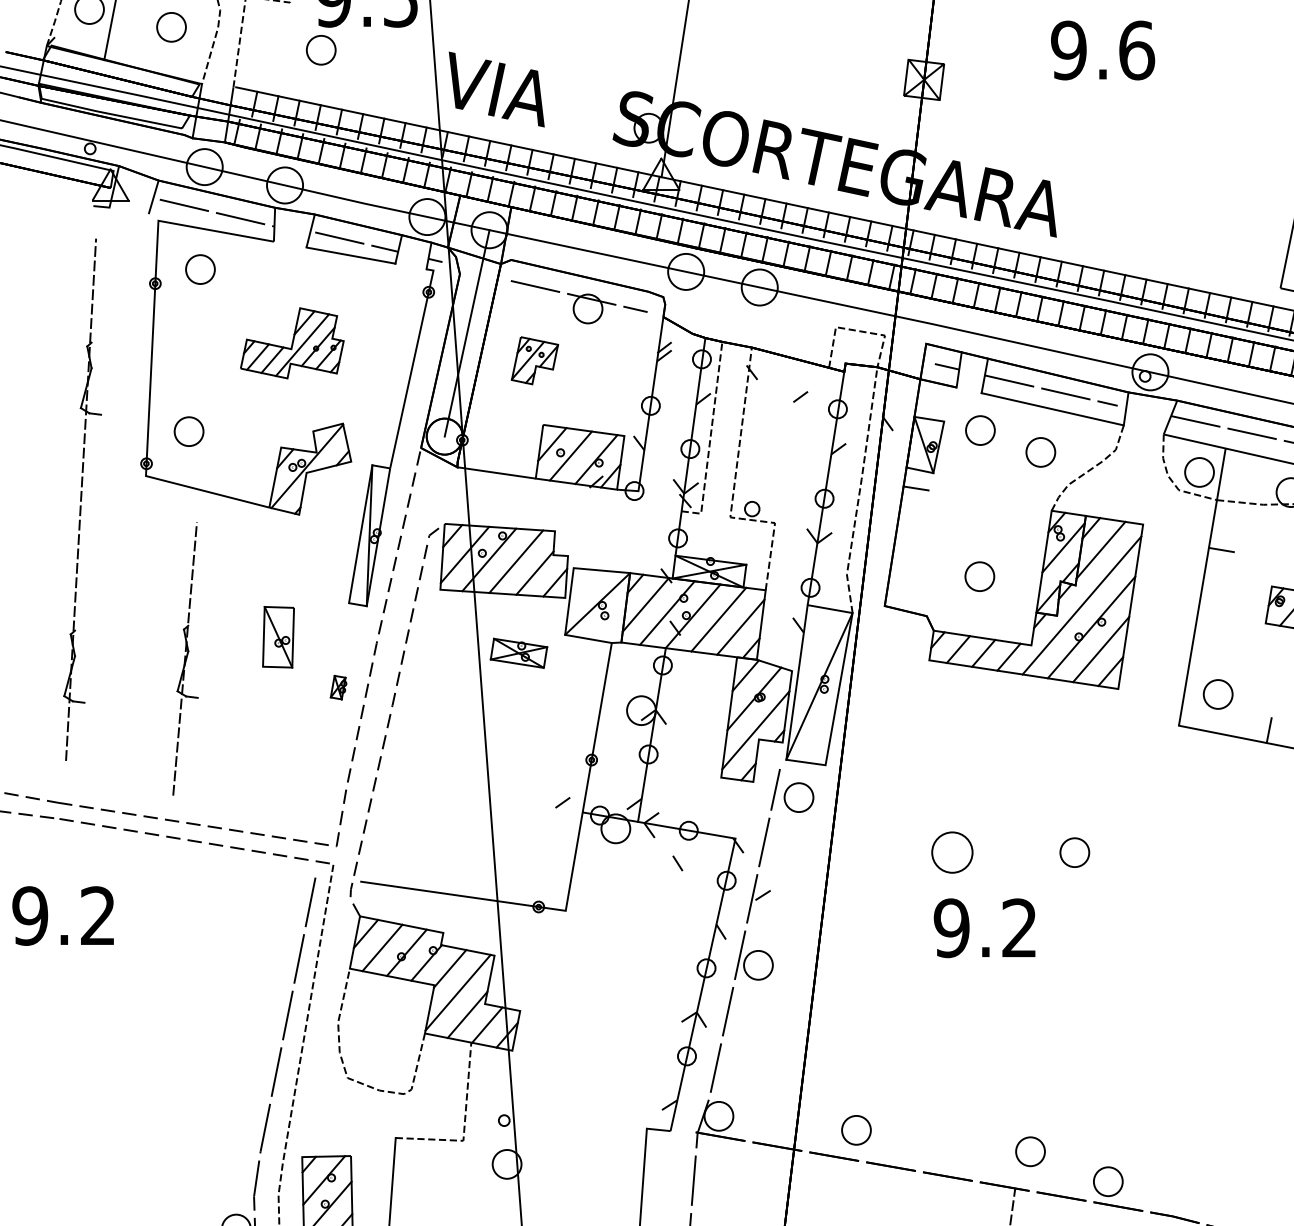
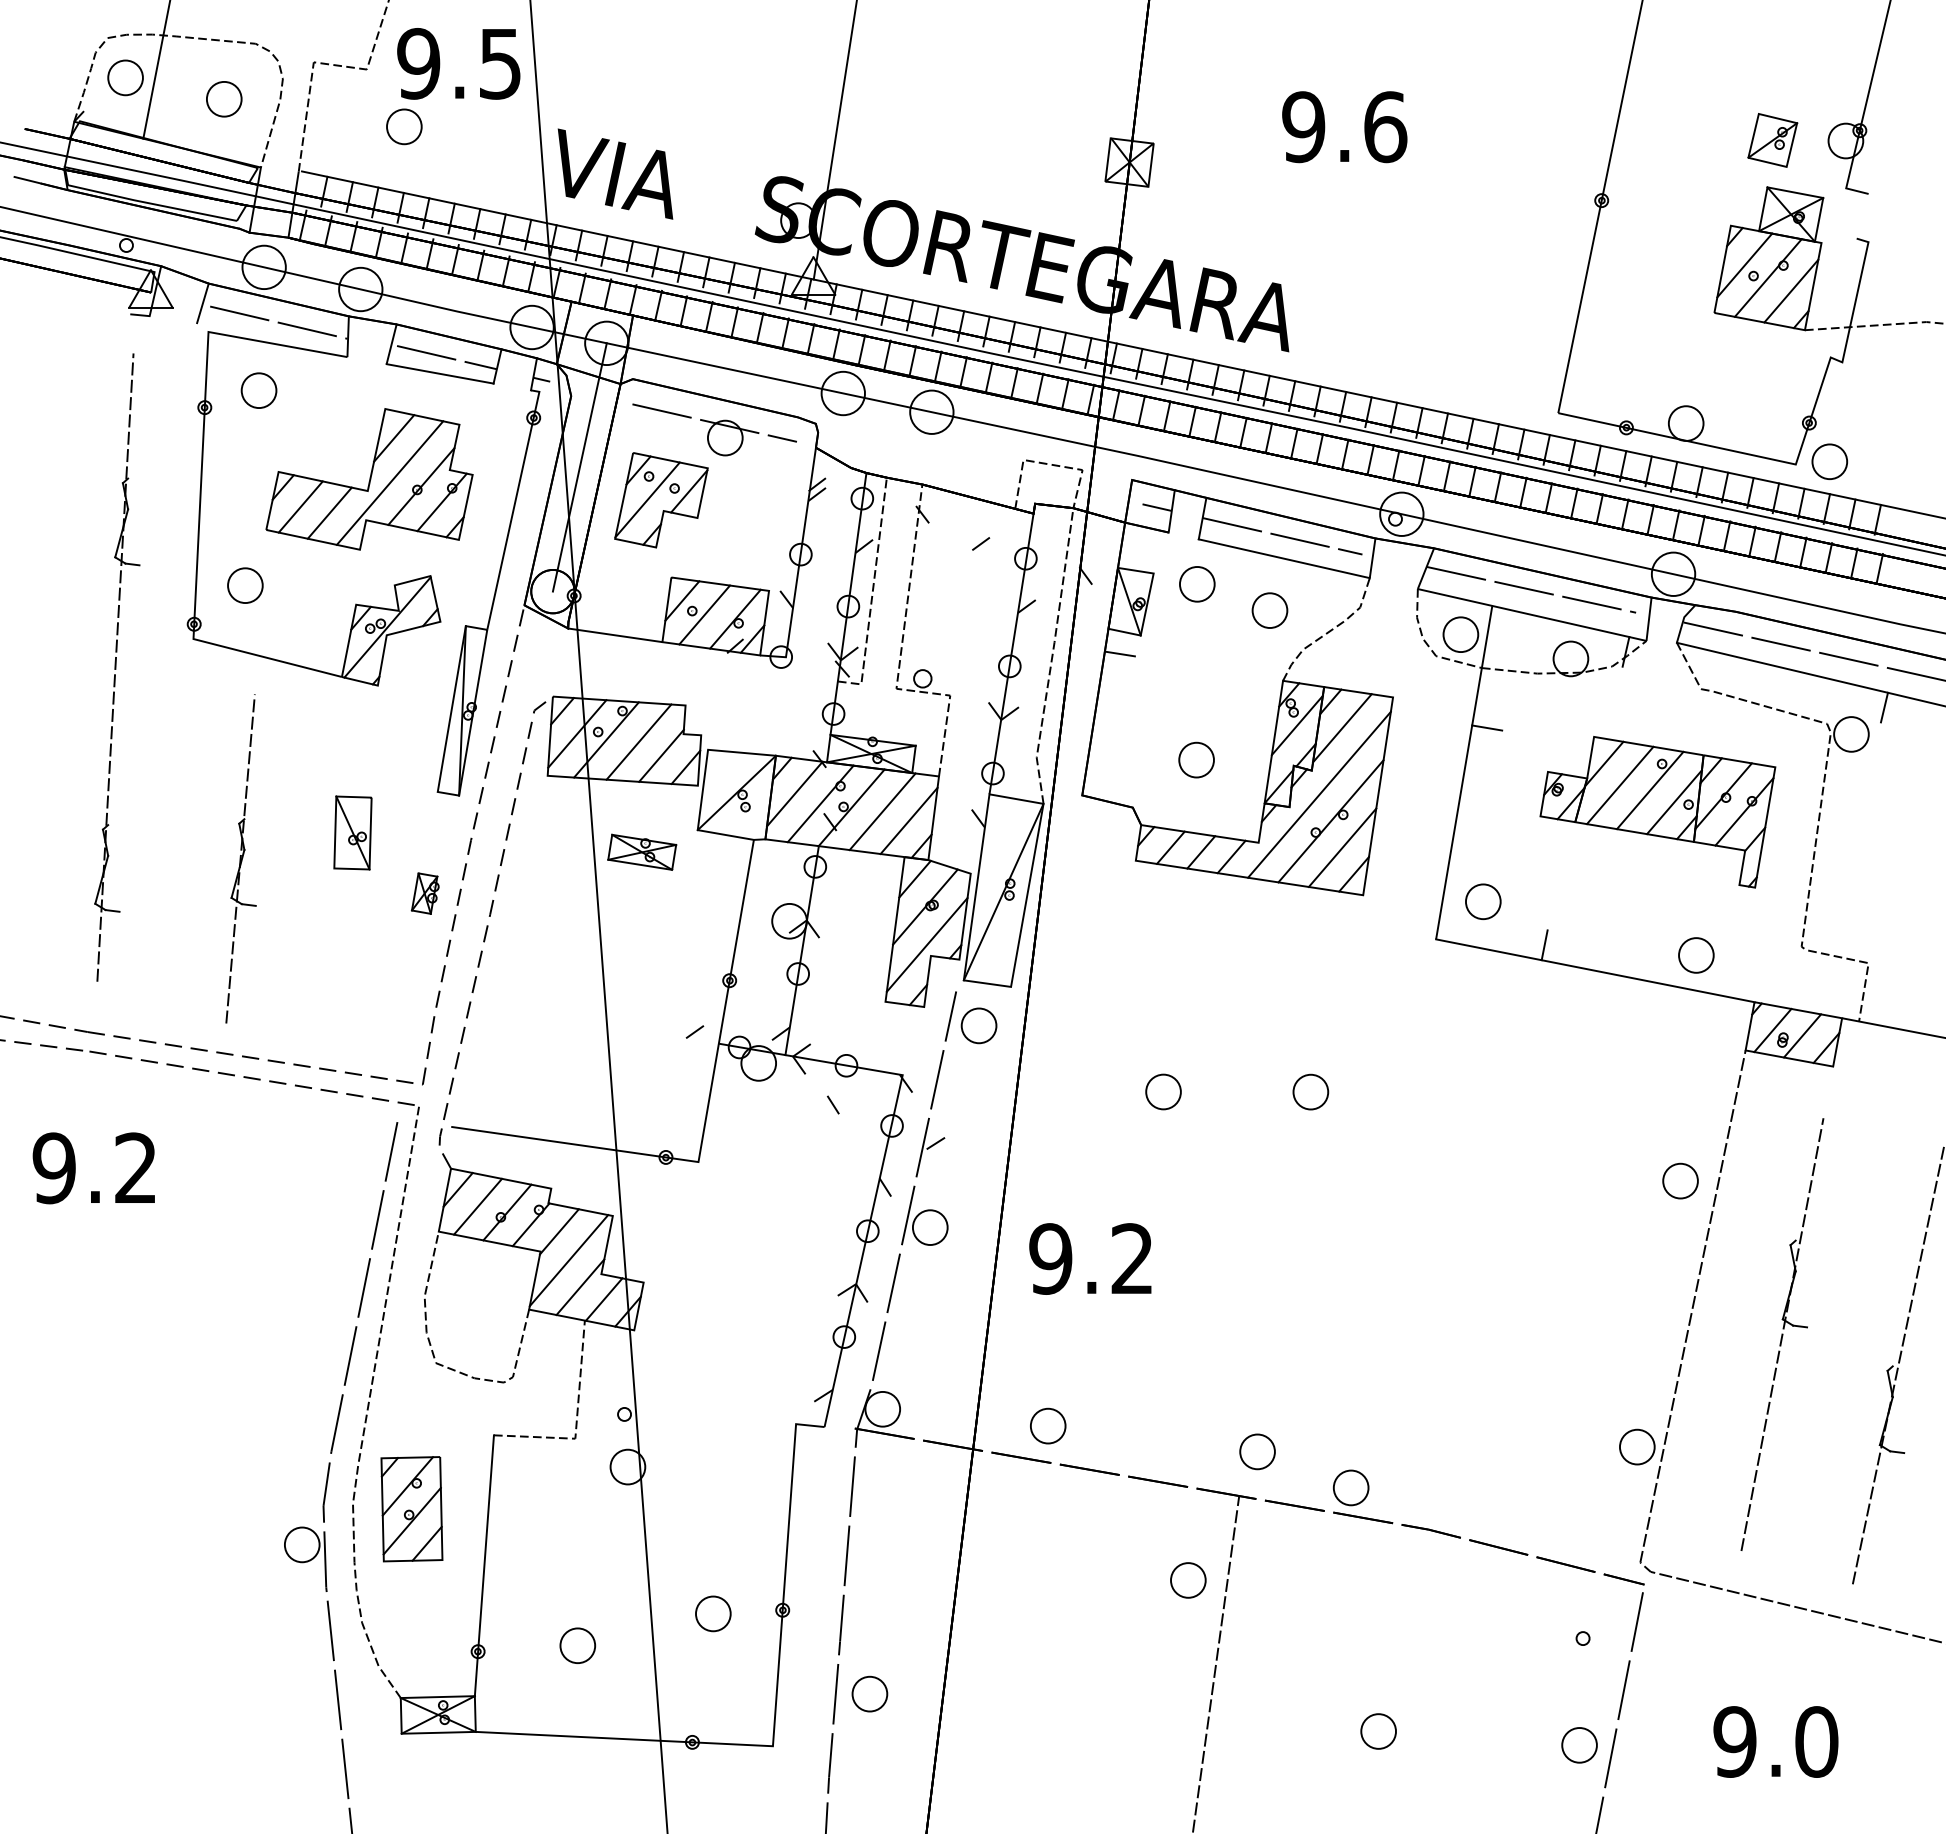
part: (292, 343) -> (369, 479), size x1.67
part: (535, 360) -> (661, 500), size x1.67
part: (337, 687) -> (424, 893), size x1.43
part: (952, 852) -> (1163, 1091), size x0.71
text: (984, 927) -> (1090, 1258), moved

